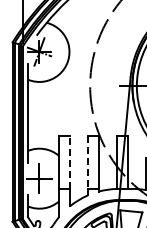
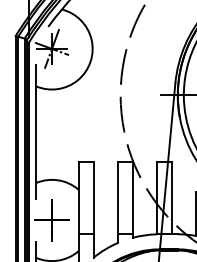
line: (70, 162) -> (94, 198), dashed -> solid
line: (87, 162) -> (117, 198), dashed -> solid

